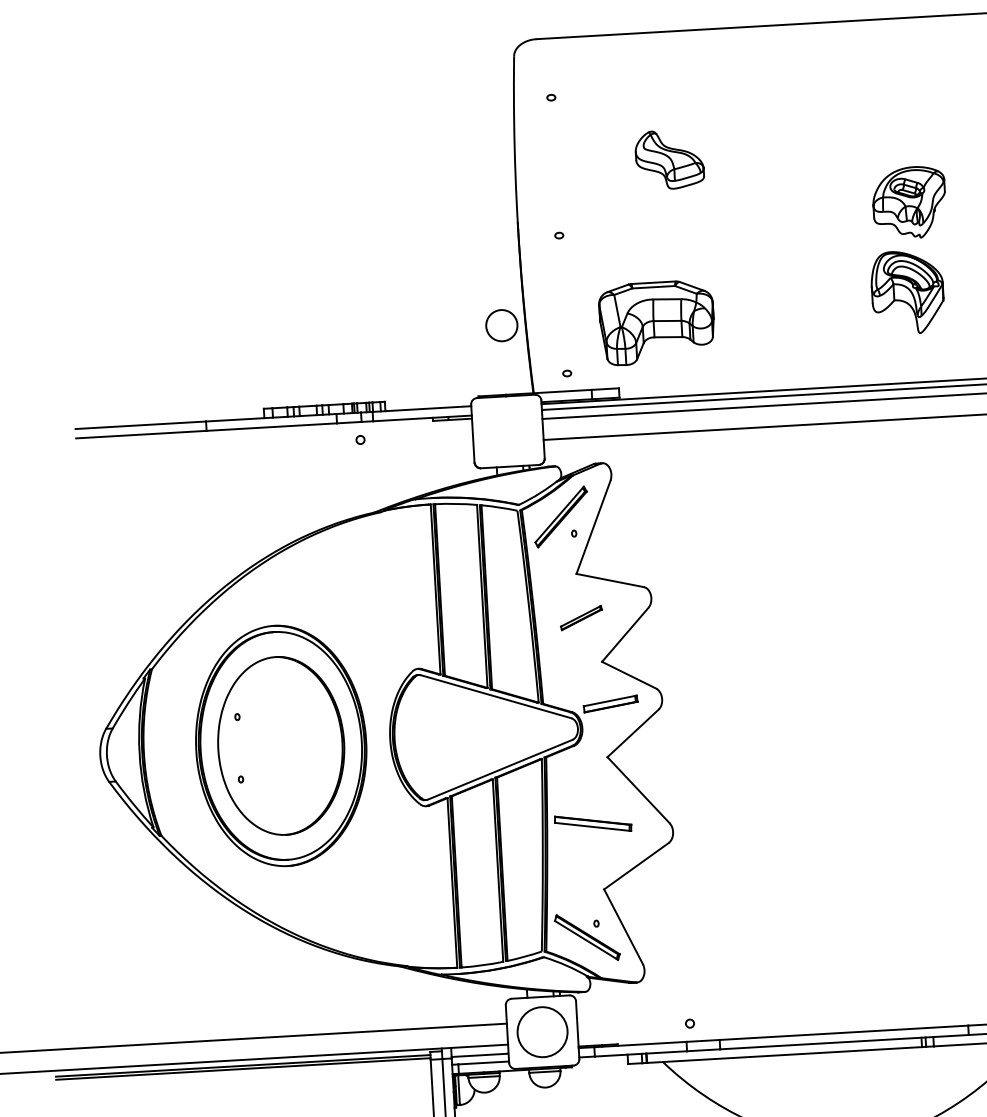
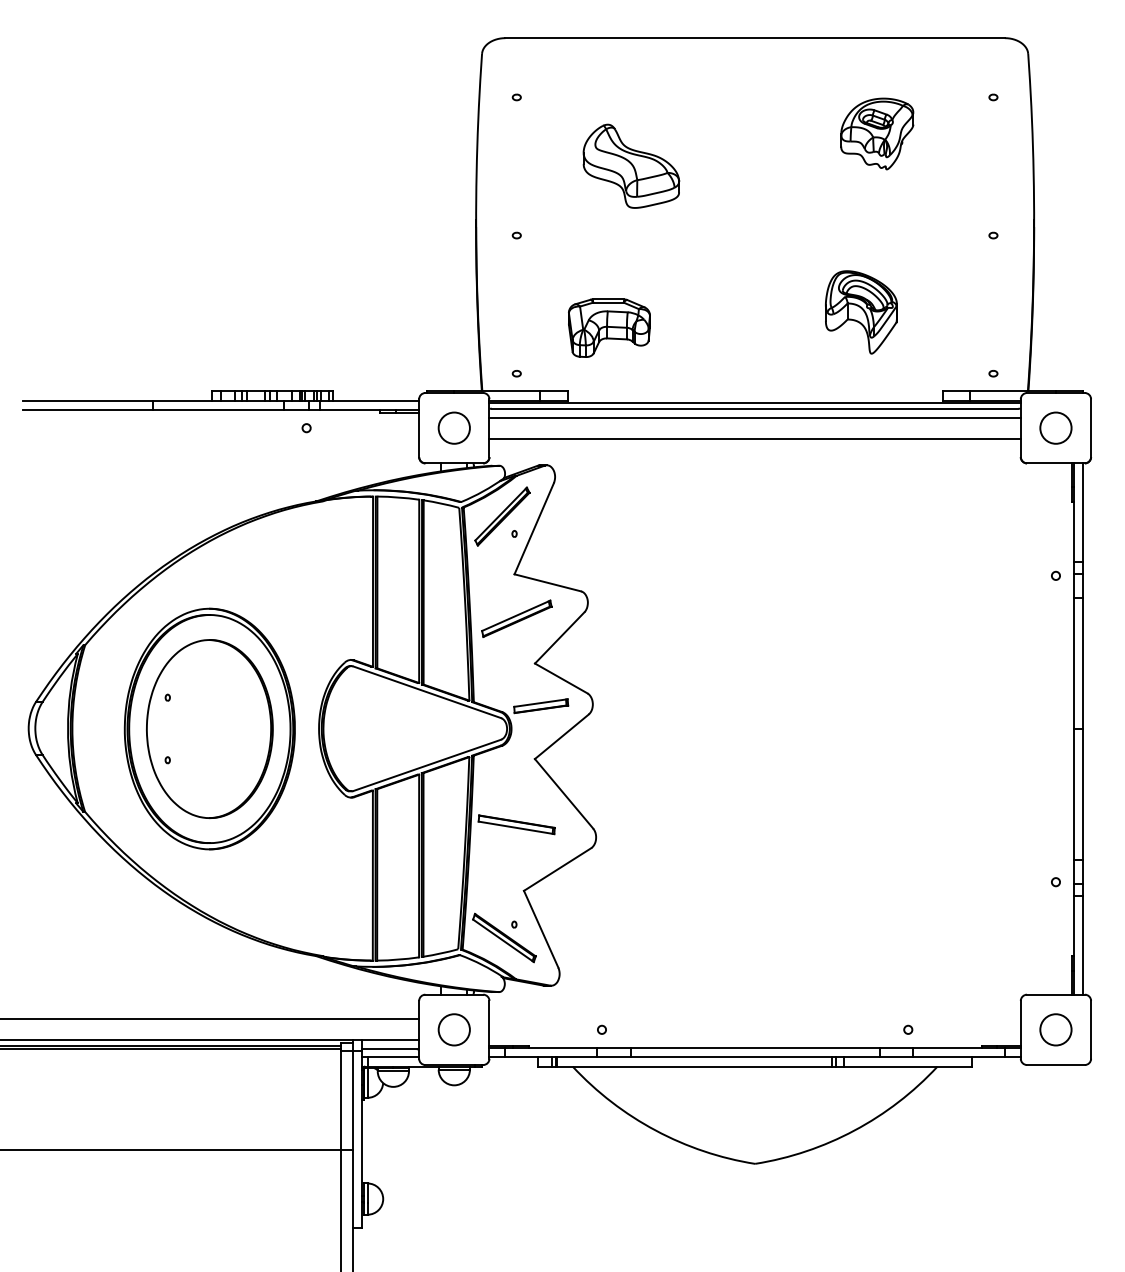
part: (669, 159) -> (631, 165), size x1.43
part: (909, 202) -> (877, 133), moved
part: (657, 322) -> (609, 327), size x0.71
circle: (501, 325) -> (453, 427), moved
part: (580, 617) -> (516, 618), size x1.67
circle: (541, 1031) -> (453, 1029), size x0.62

